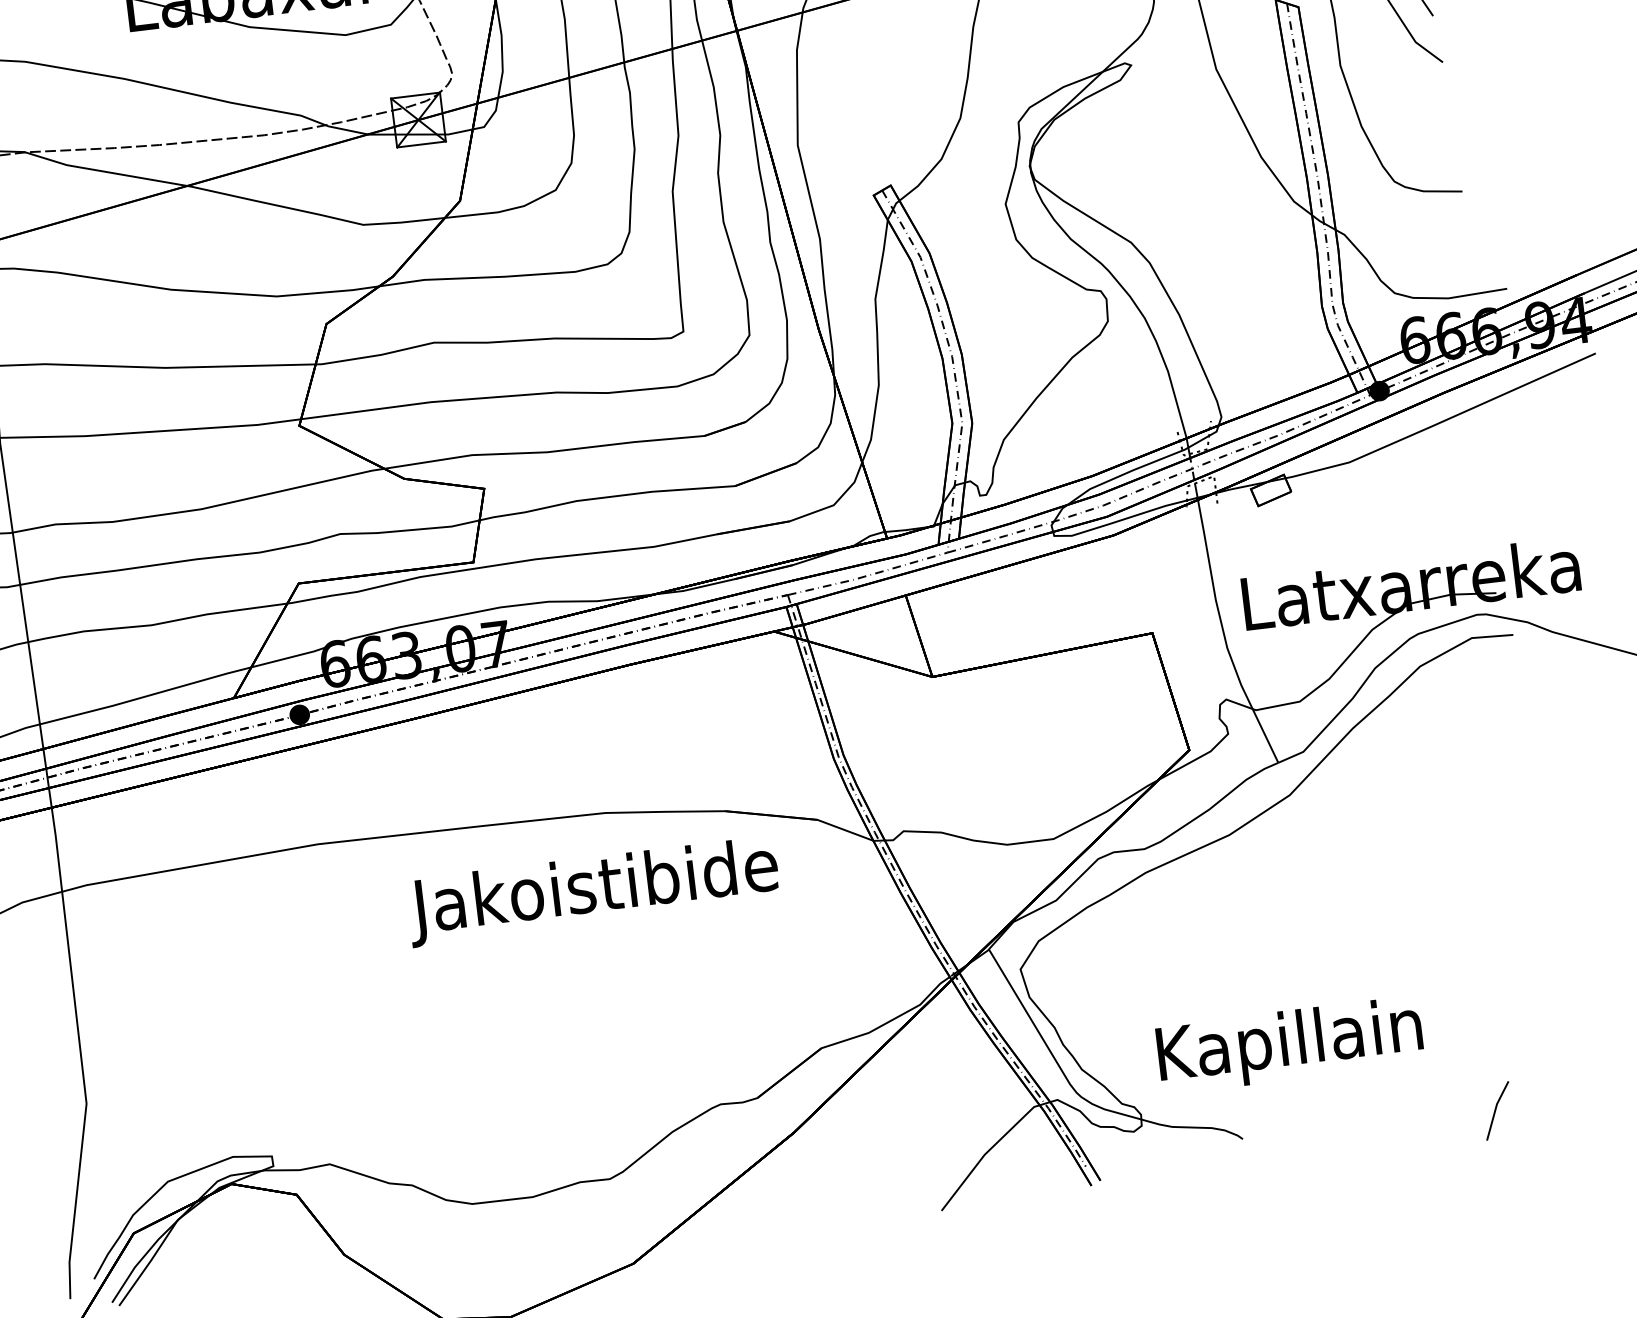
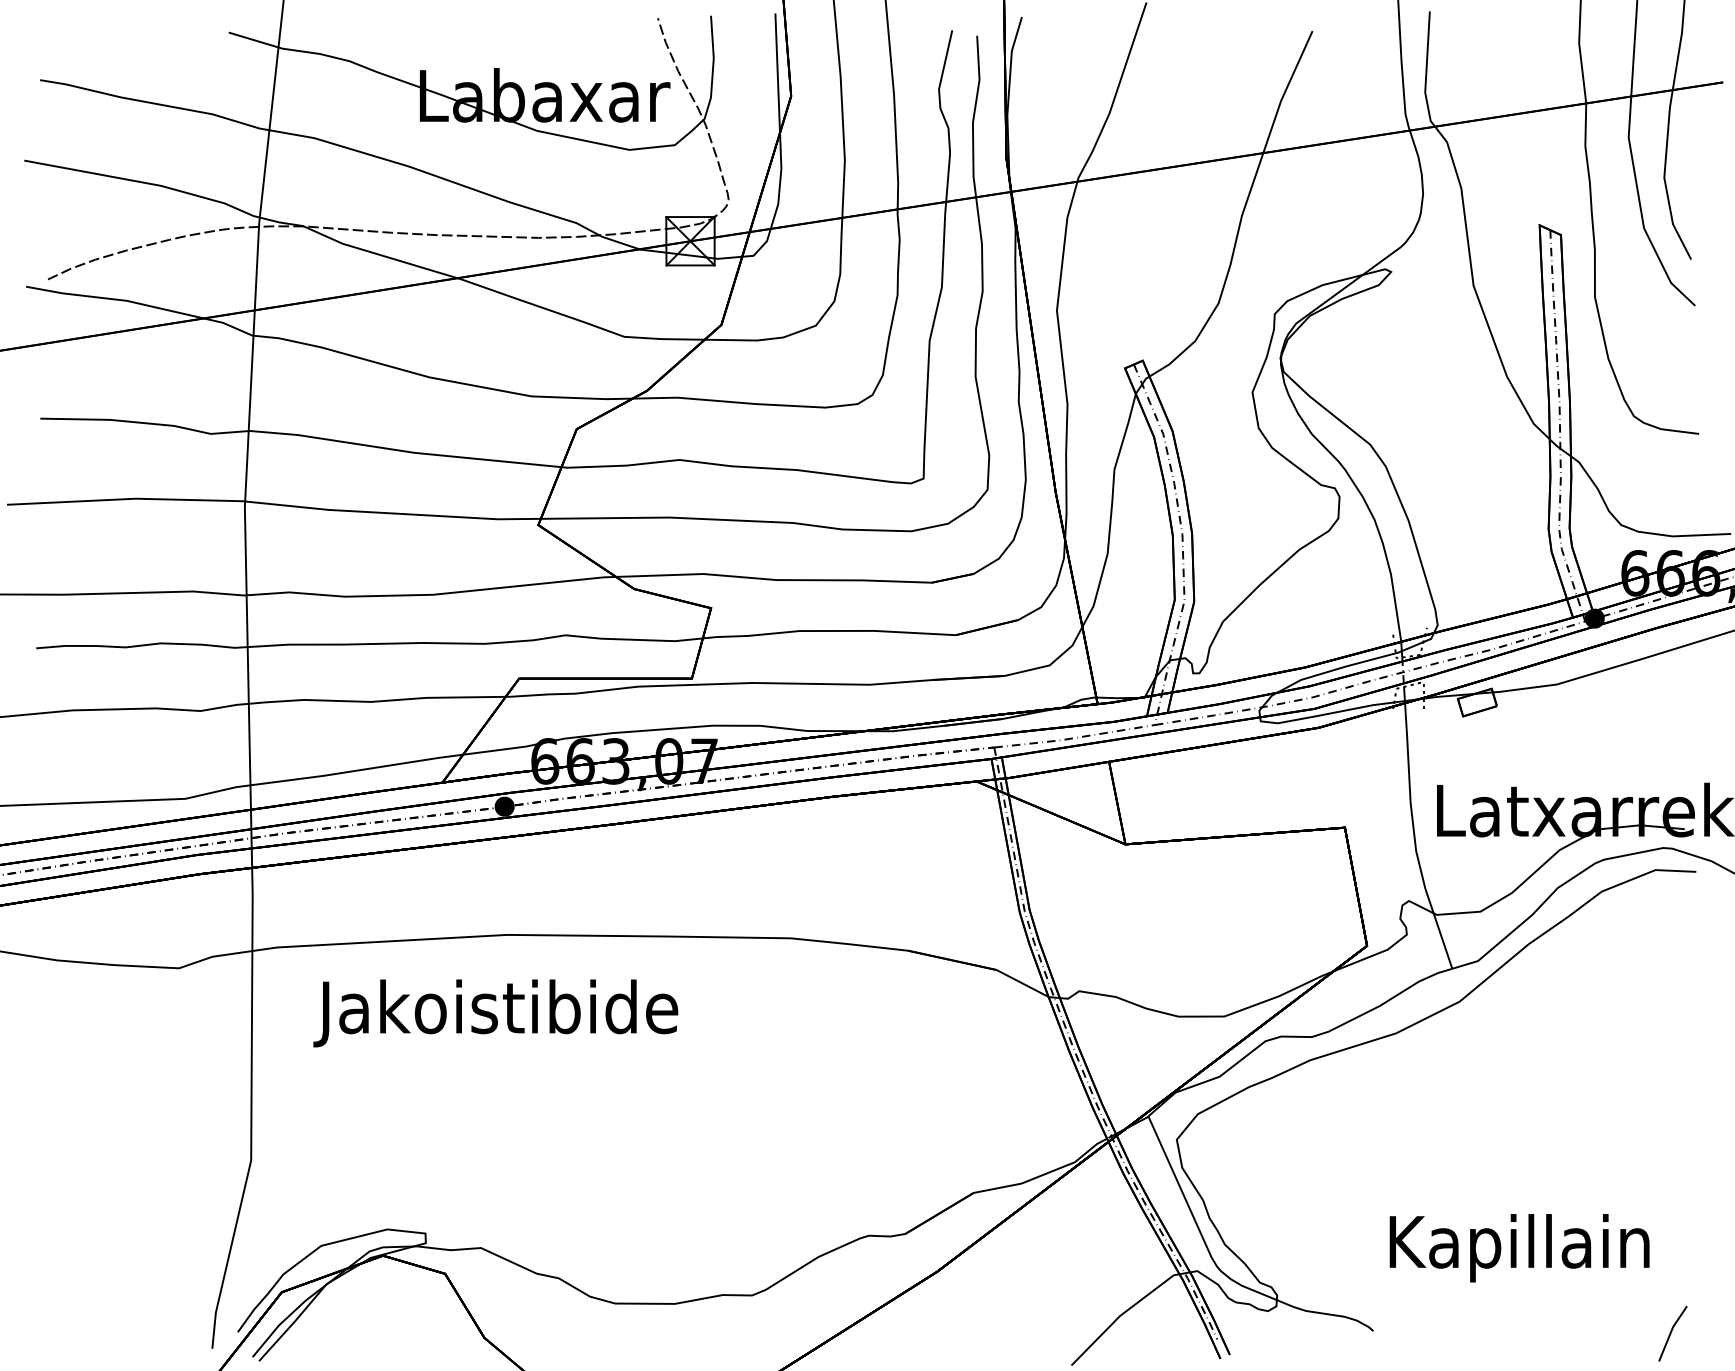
text: (592, 891) -> (495, 1013), moved
text: (1290, 1045) -> (1519, 1248), moved
line: (1496, 1110) -> (1671, 1333), moved

